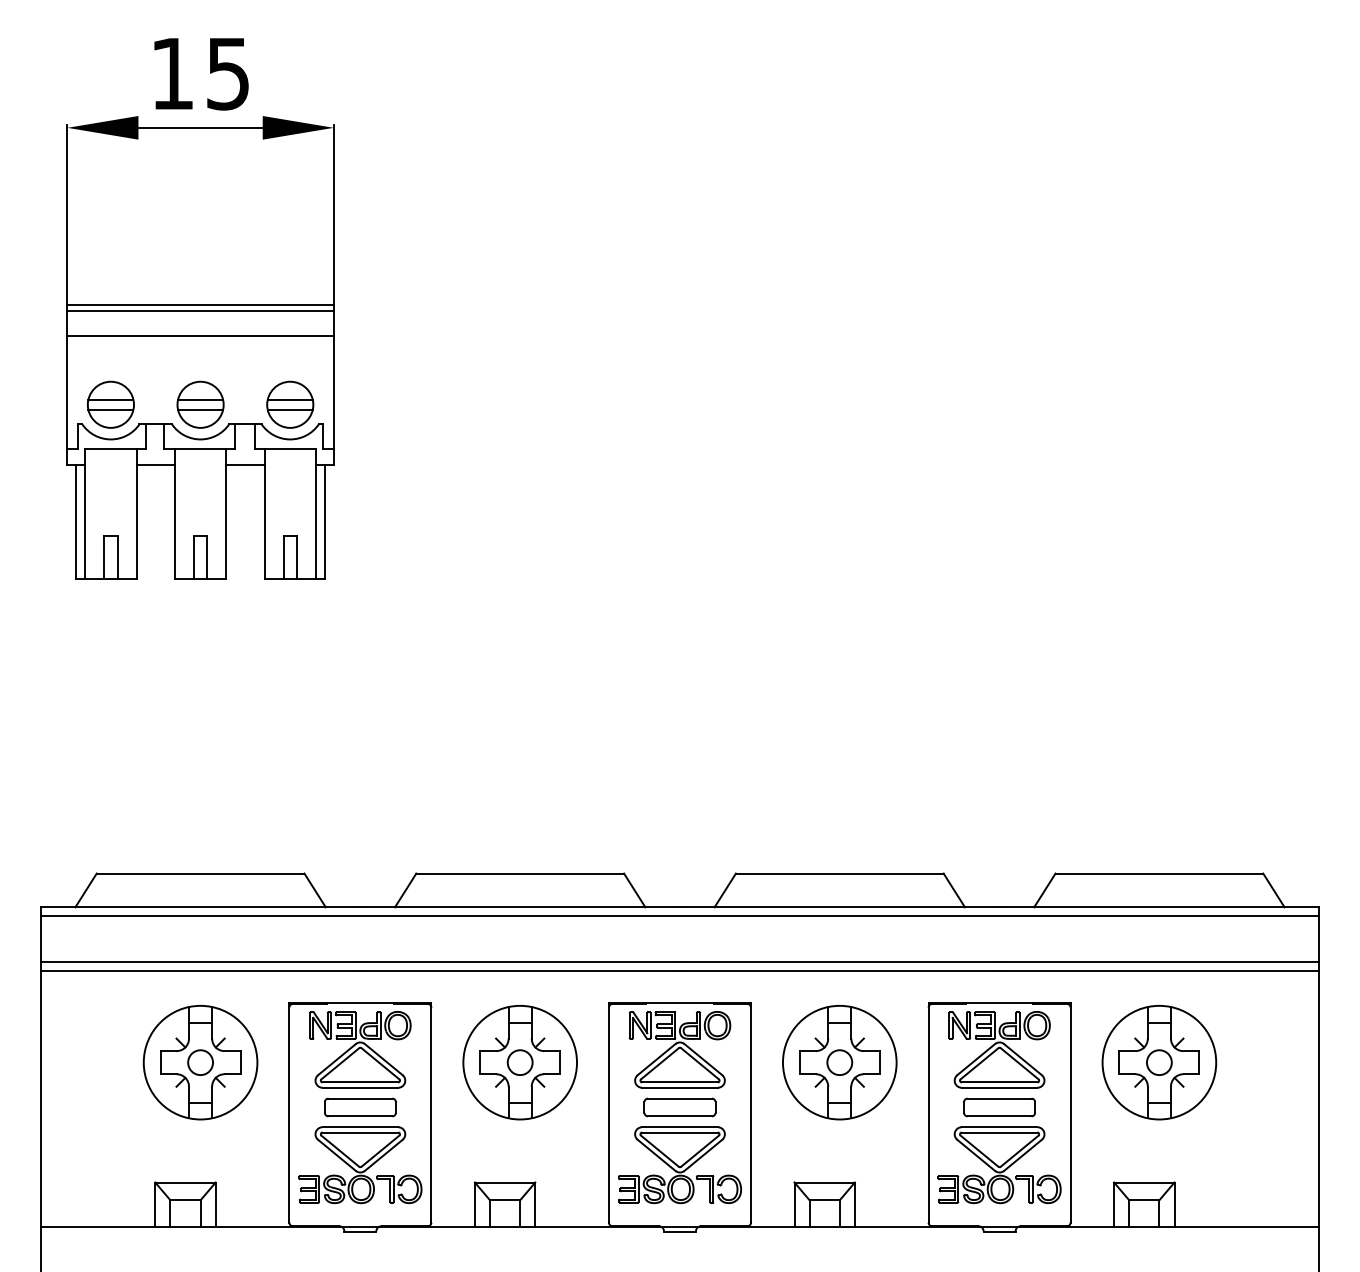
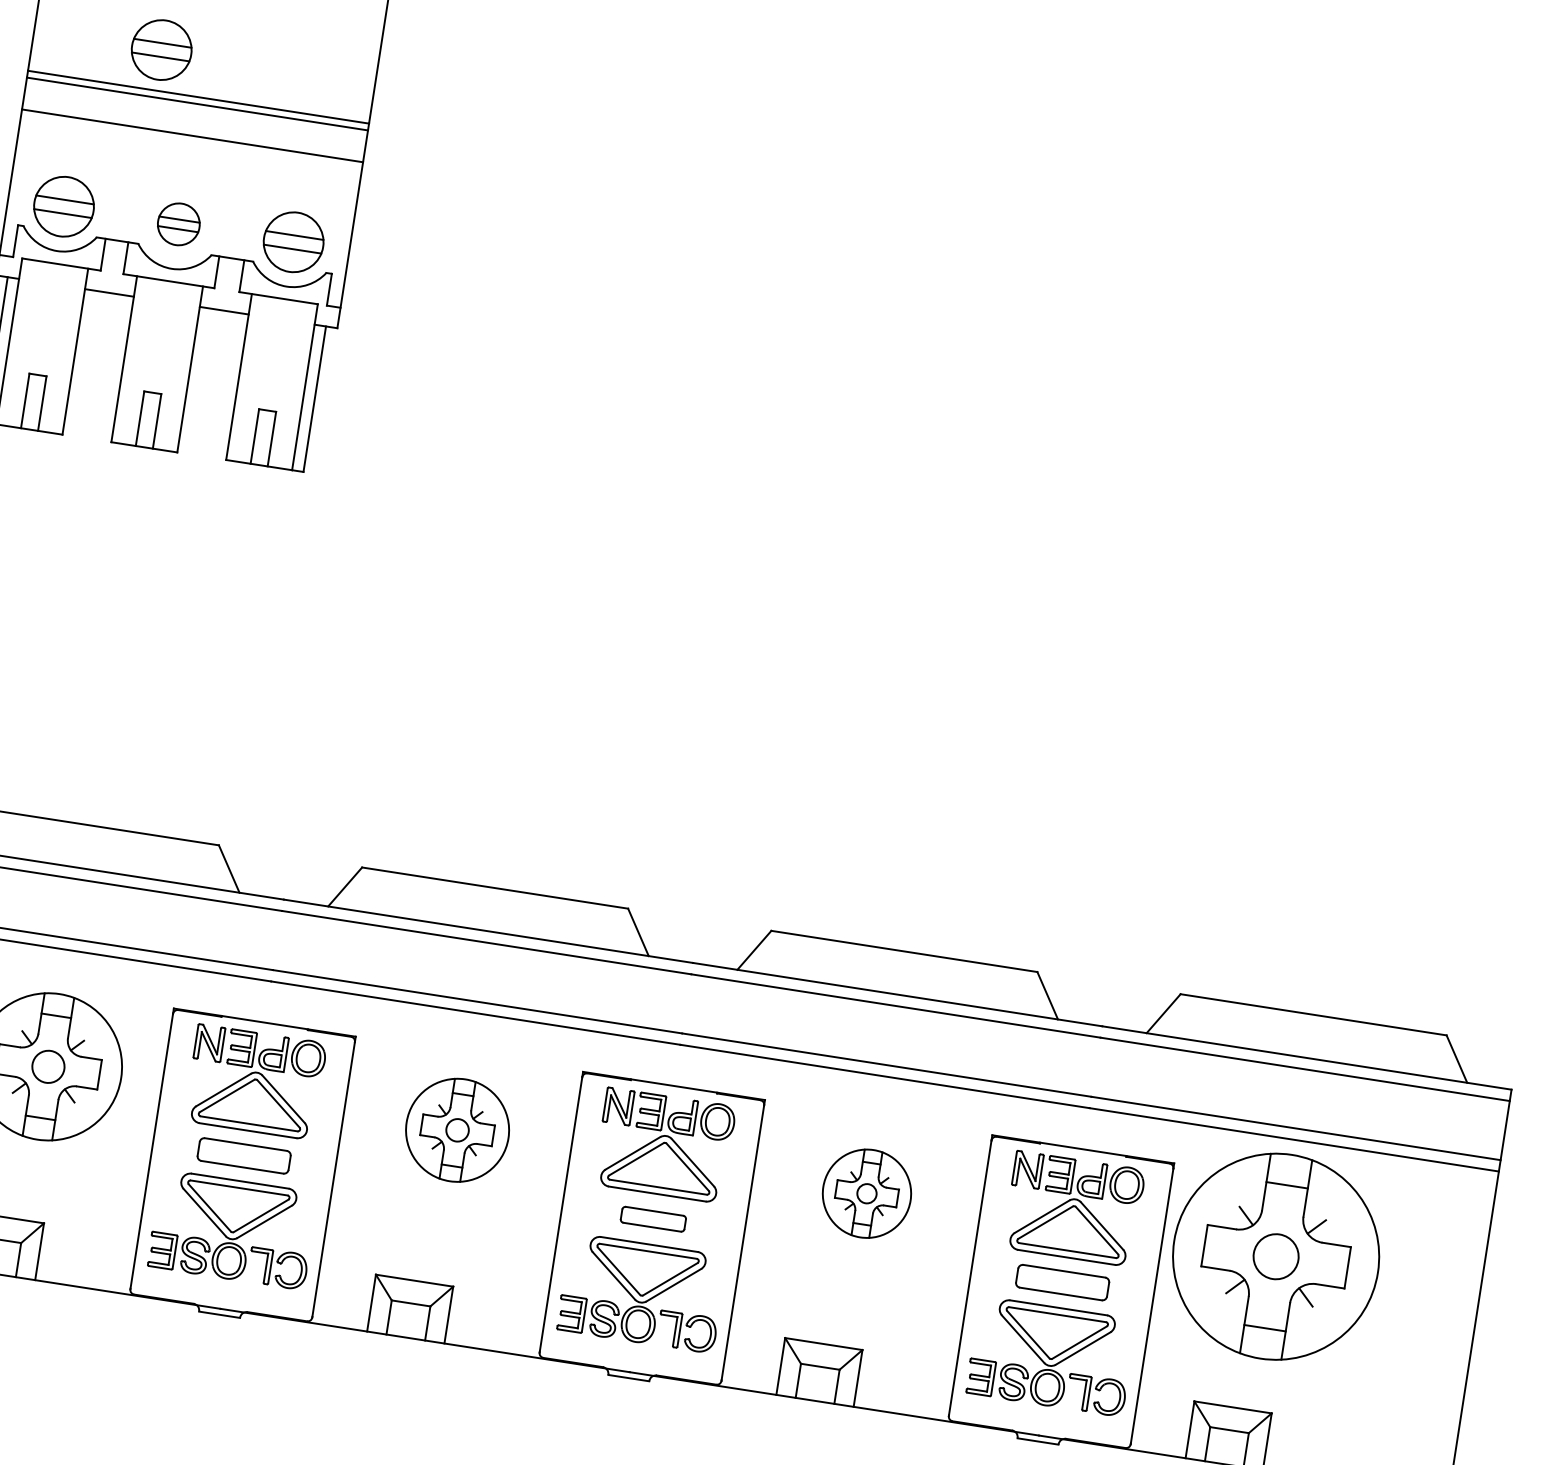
part: (166, 273) -> (161, 49), added
part: (200, 404) -> (178, 224), size x0.7
part: (519, 1062) -> (456, 1129), size x0.7
part: (839, 1062) -> (866, 1193), size x0.6
part: (1159, 1062) -> (1276, 1256), size x1.4
part: (679, 1107) -> (652, 1219), size x0.7

